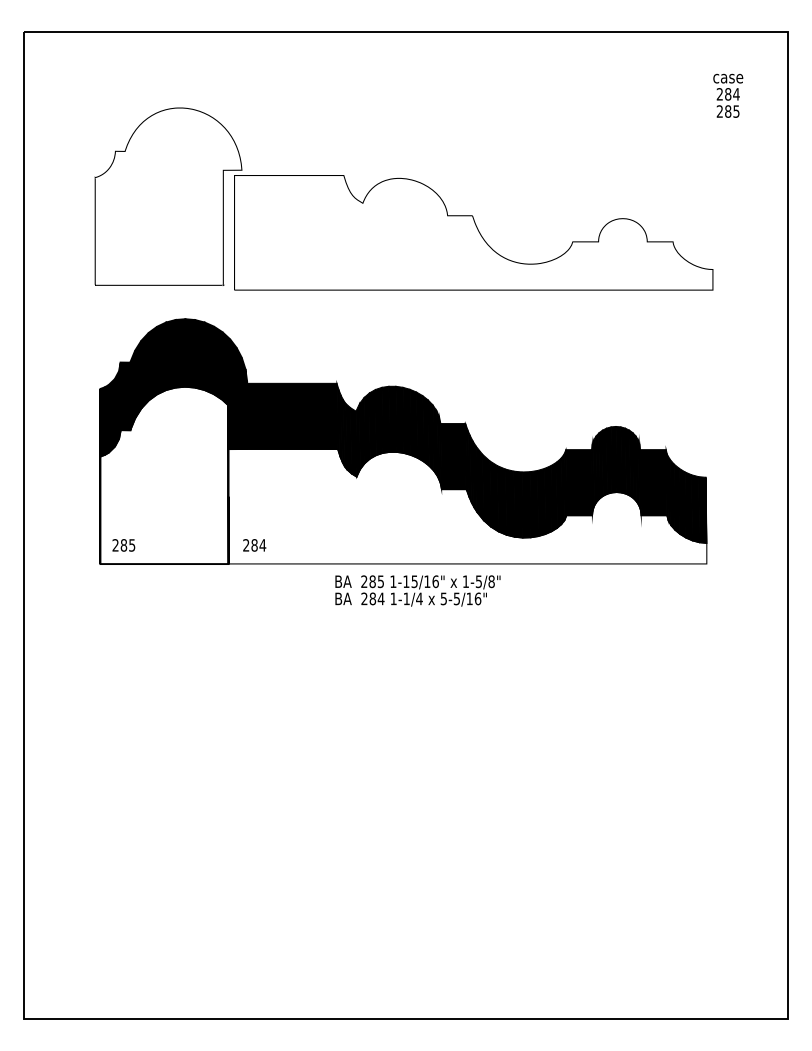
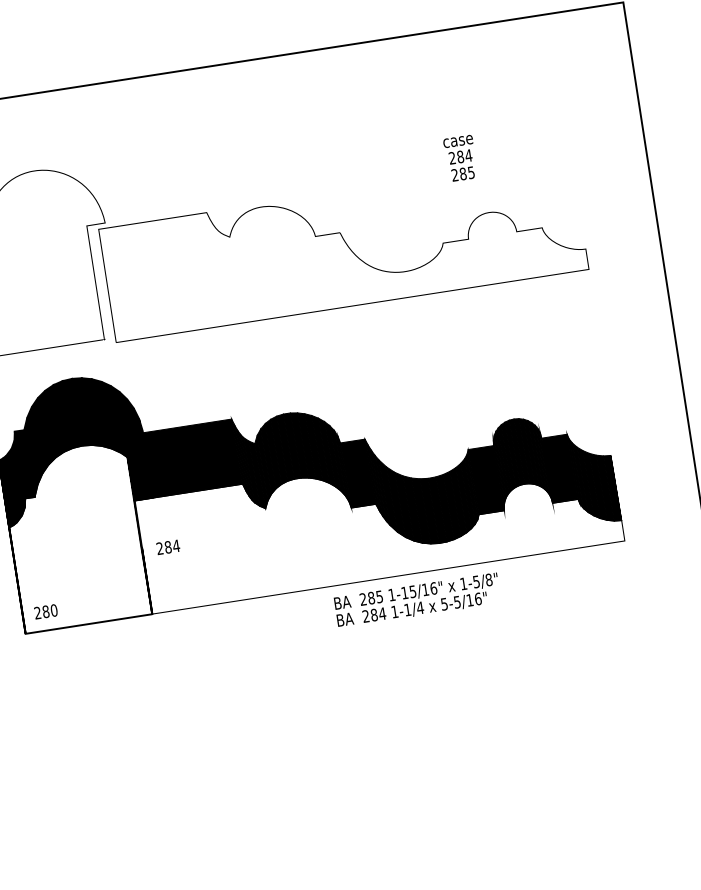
text: (728, 95) -> (461, 158), moved
text: (132, 545) -> (54, 610), 285 -> 280
text: (254, 545) -> (168, 547), moved
text: (417, 590) -> (417, 599), moved

